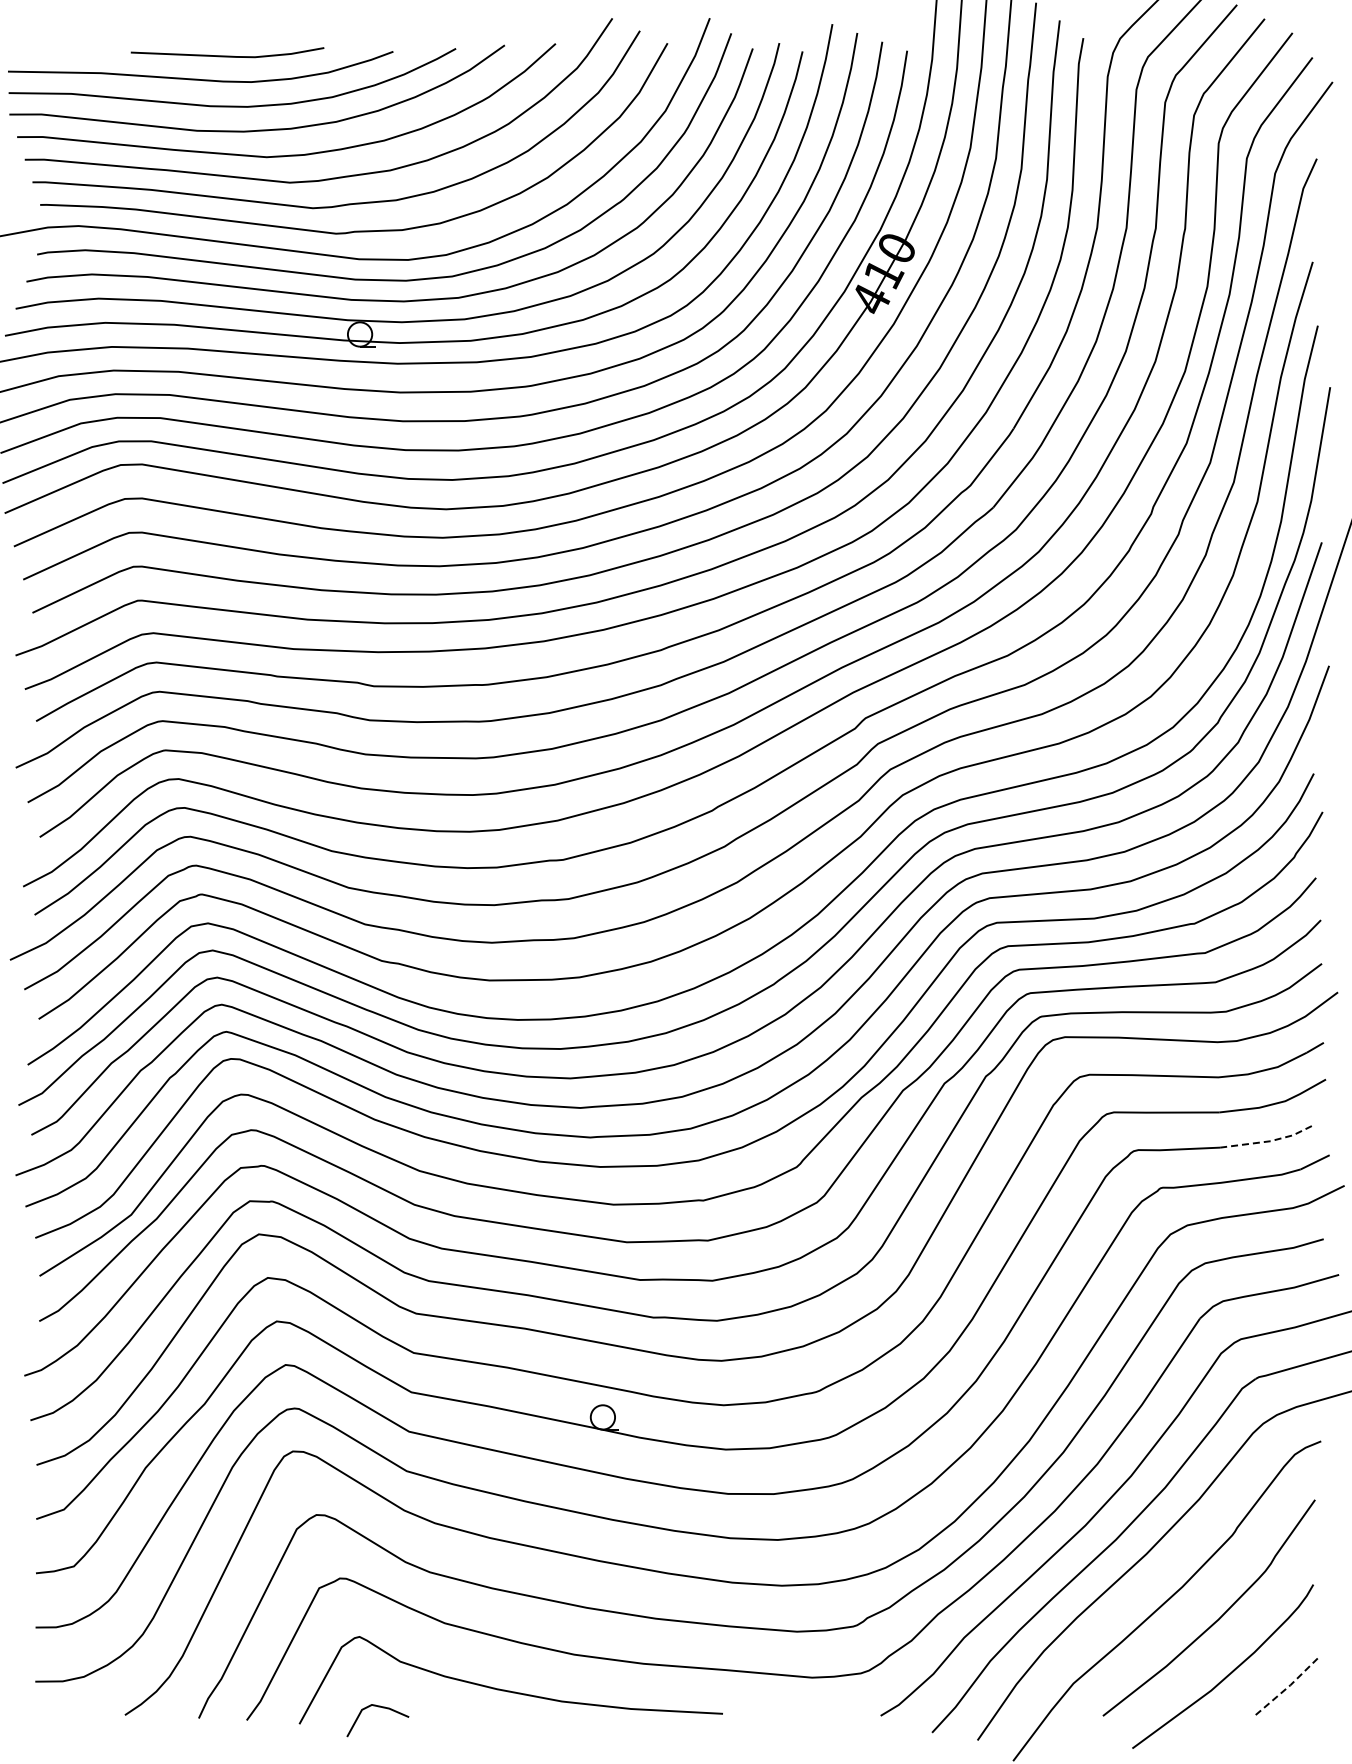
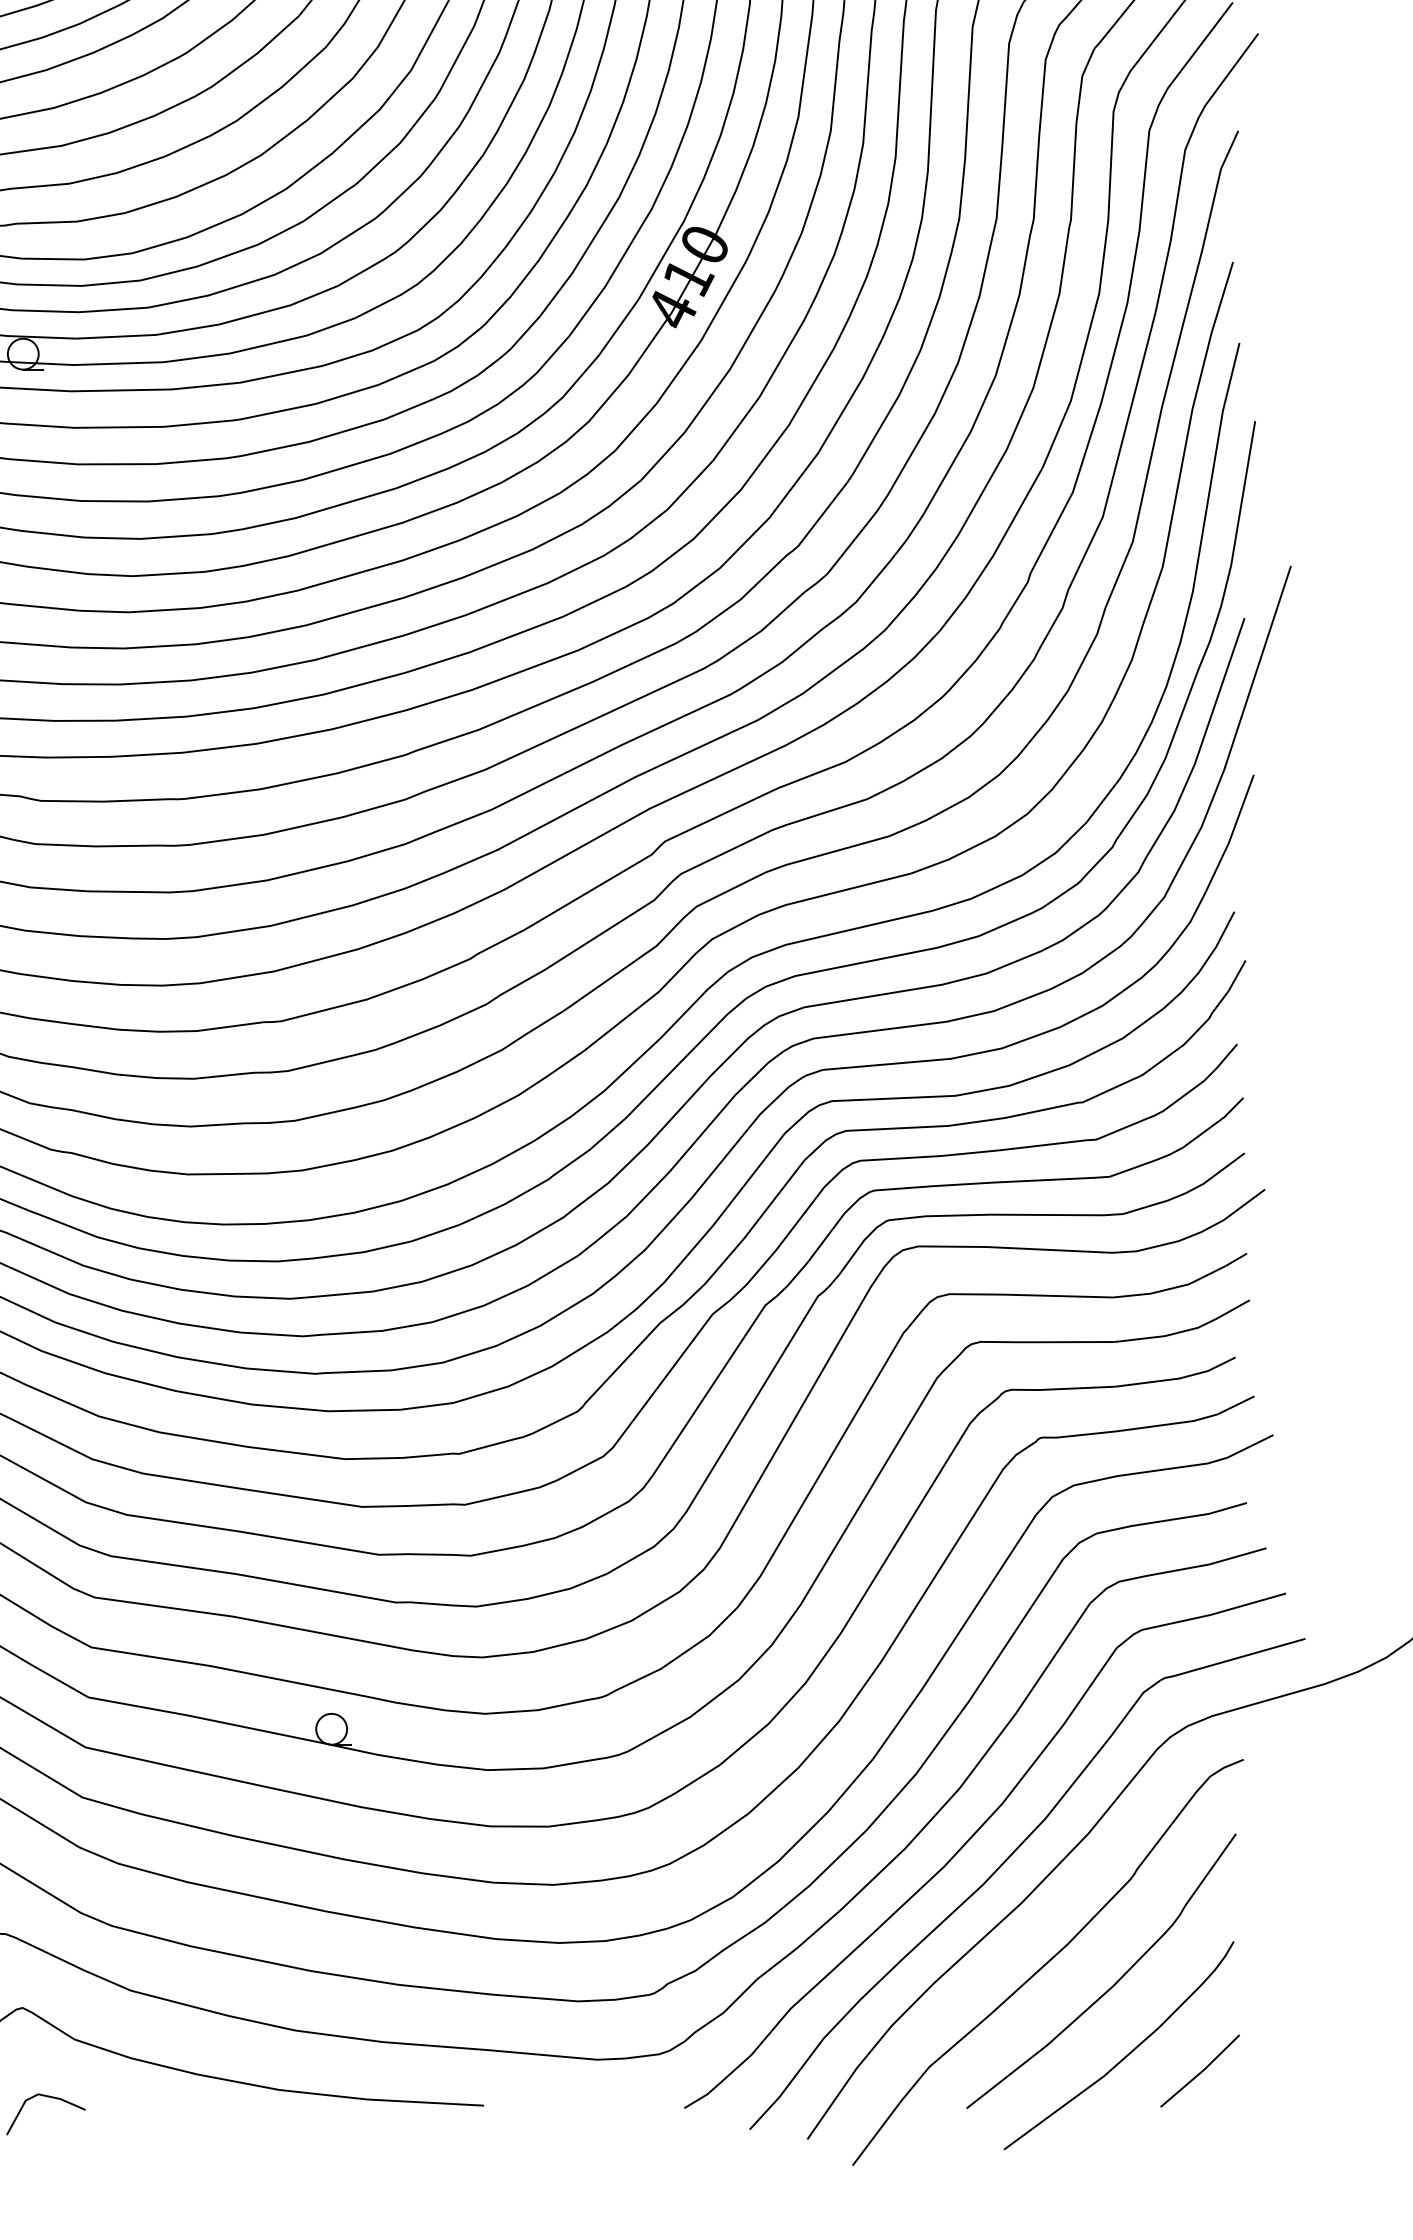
line: (1270, 1141) -> (1179, 1378), dashed -> solid
line: (1288, 1687) -> (1202, 2072), dashed -> solid

